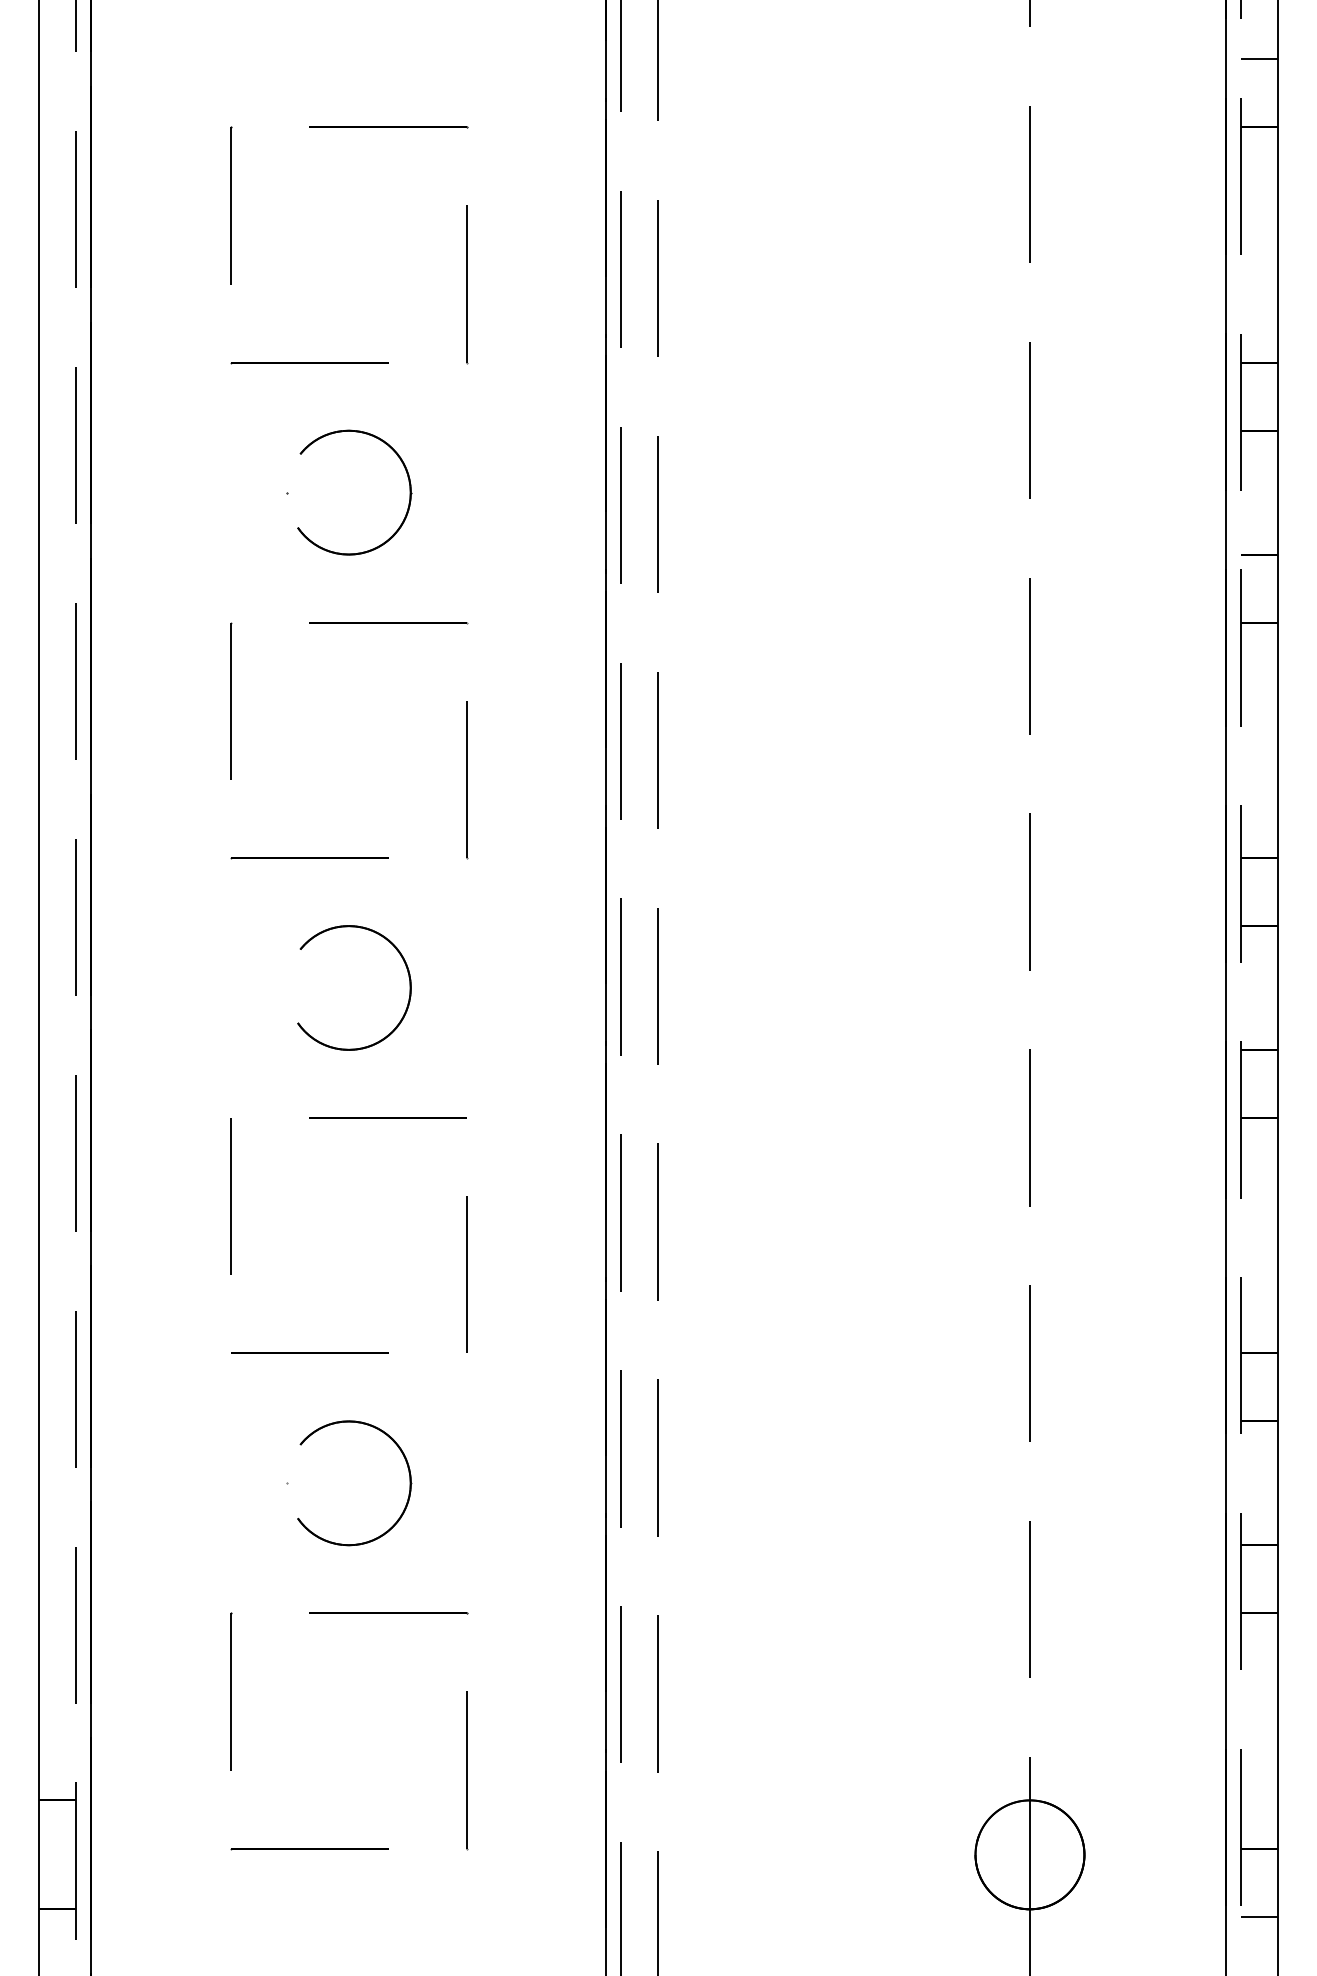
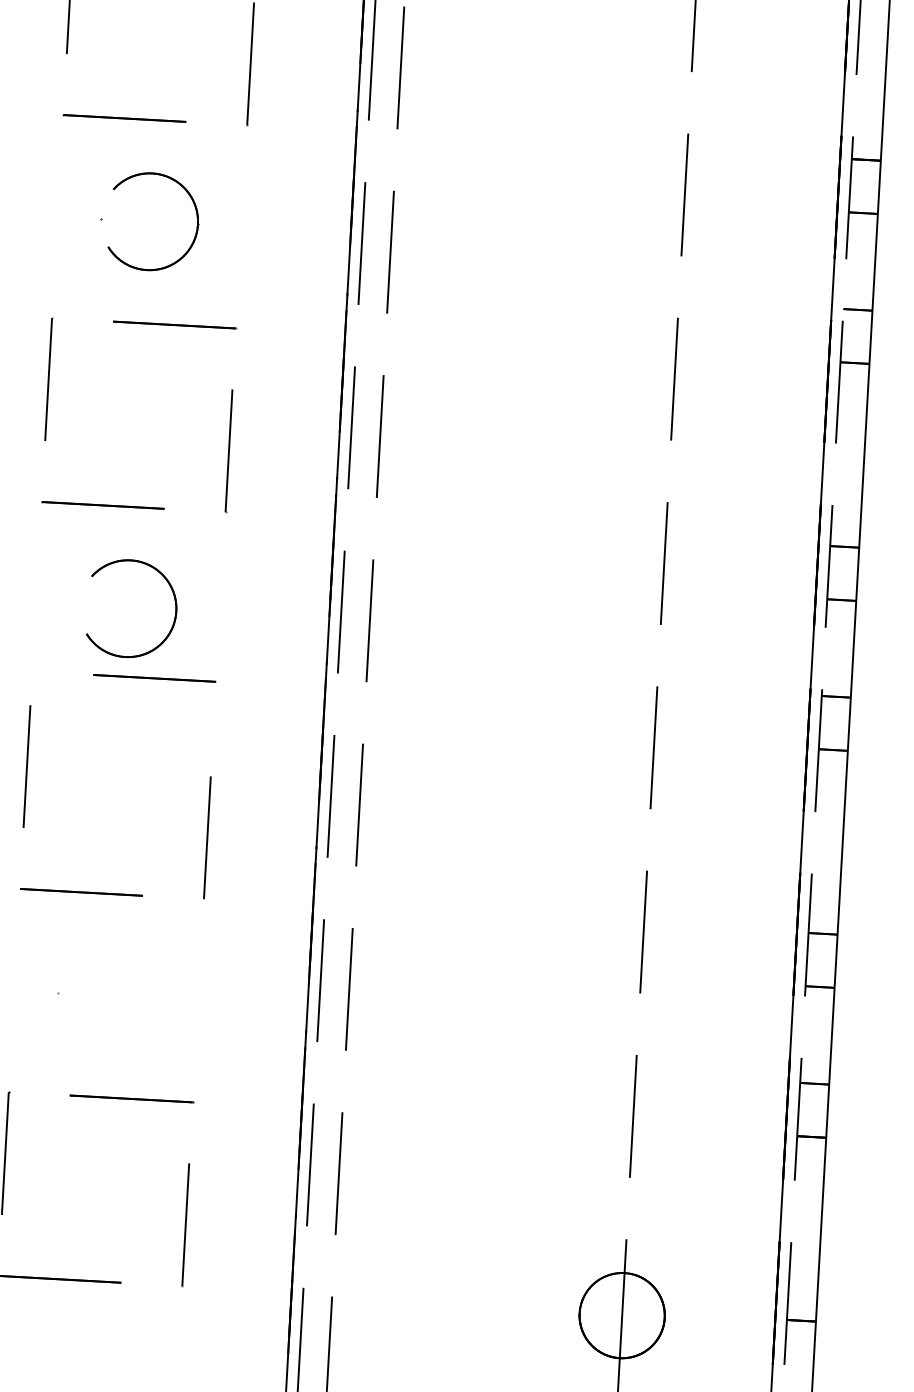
line: (387, 1117) -> (154, 677), moved
part: (409, 1483) -> (153, 998), removed
line: (1258, 1916) -> (798, 1373), removed

